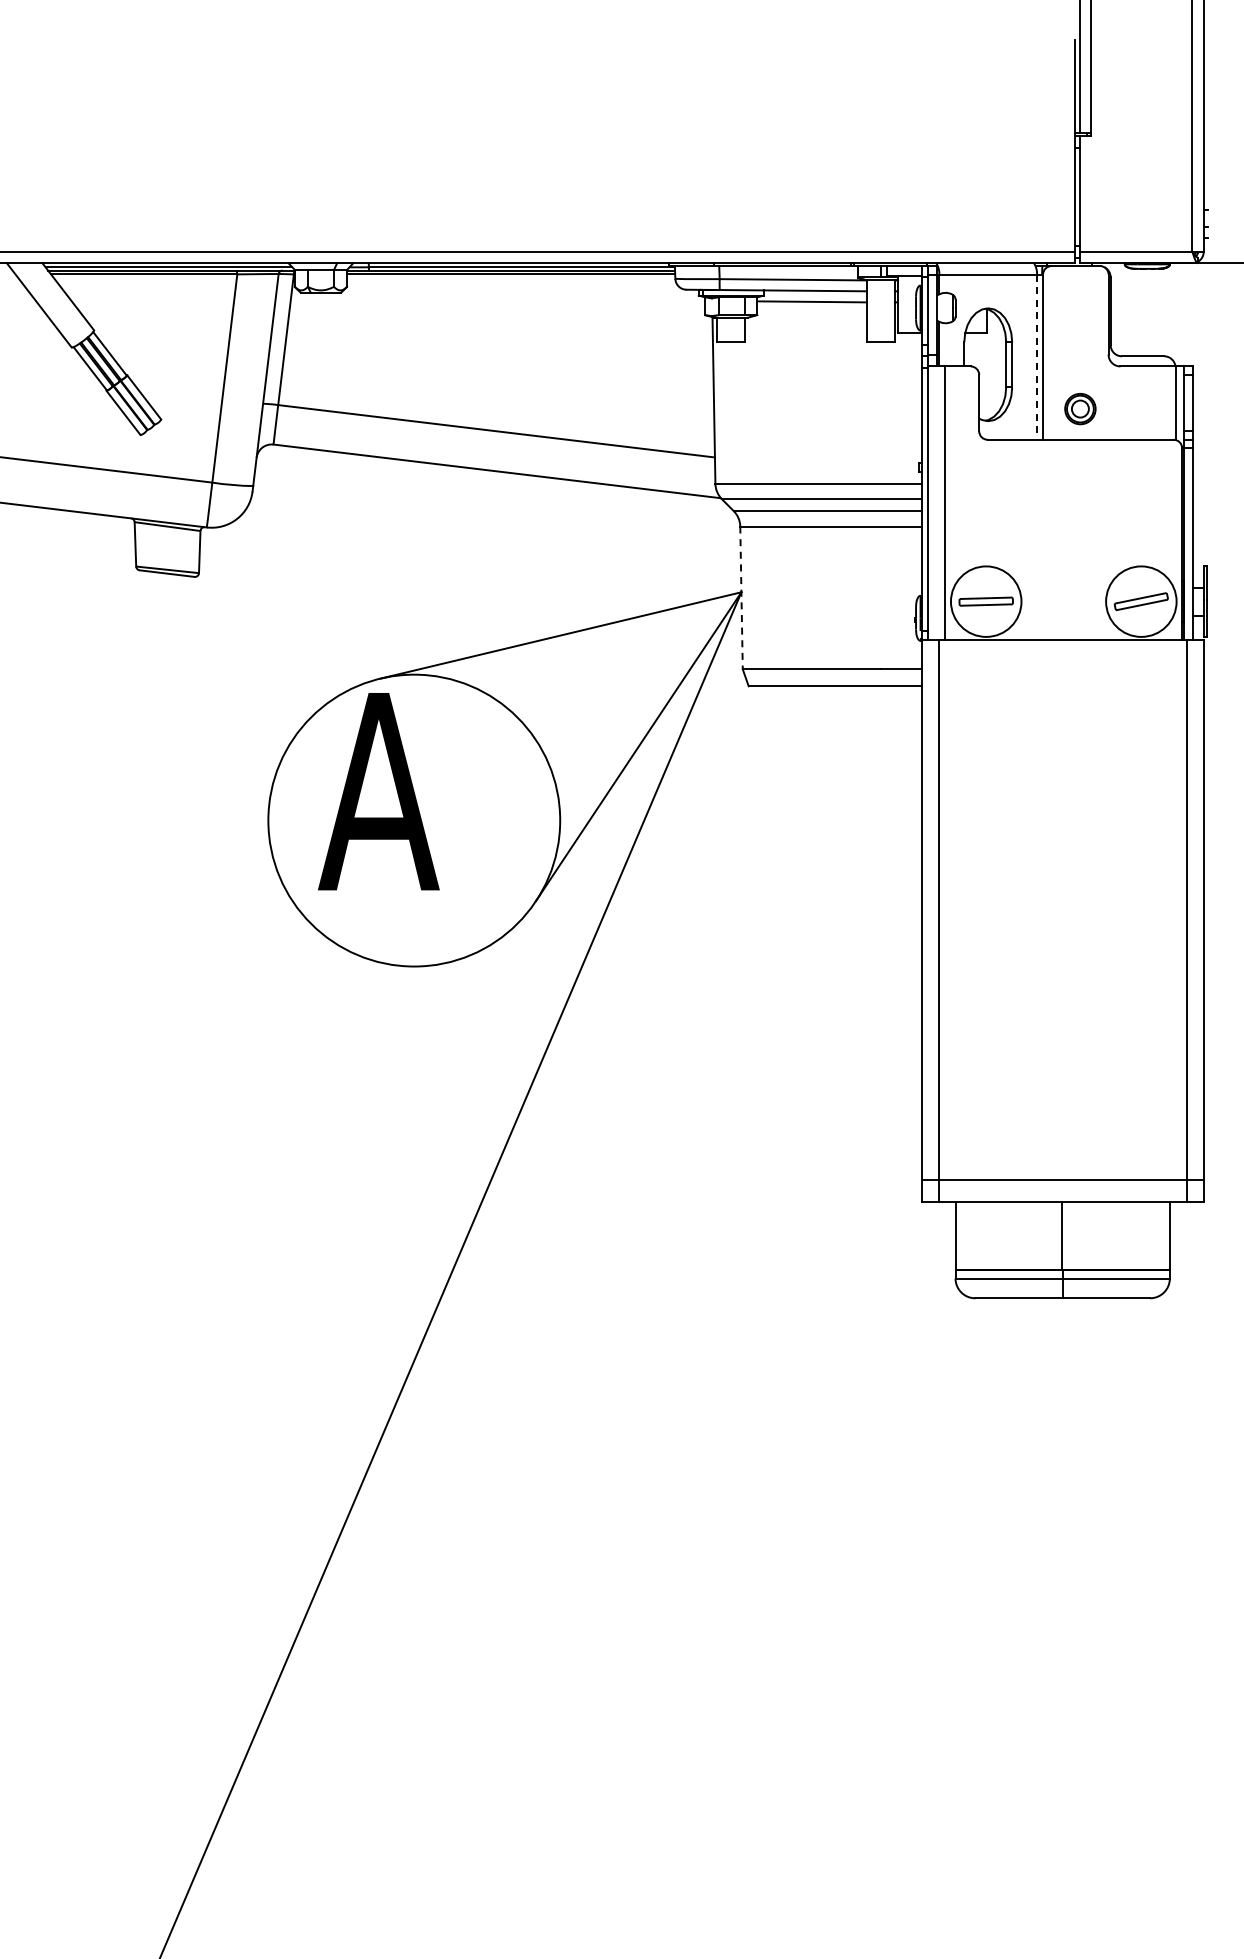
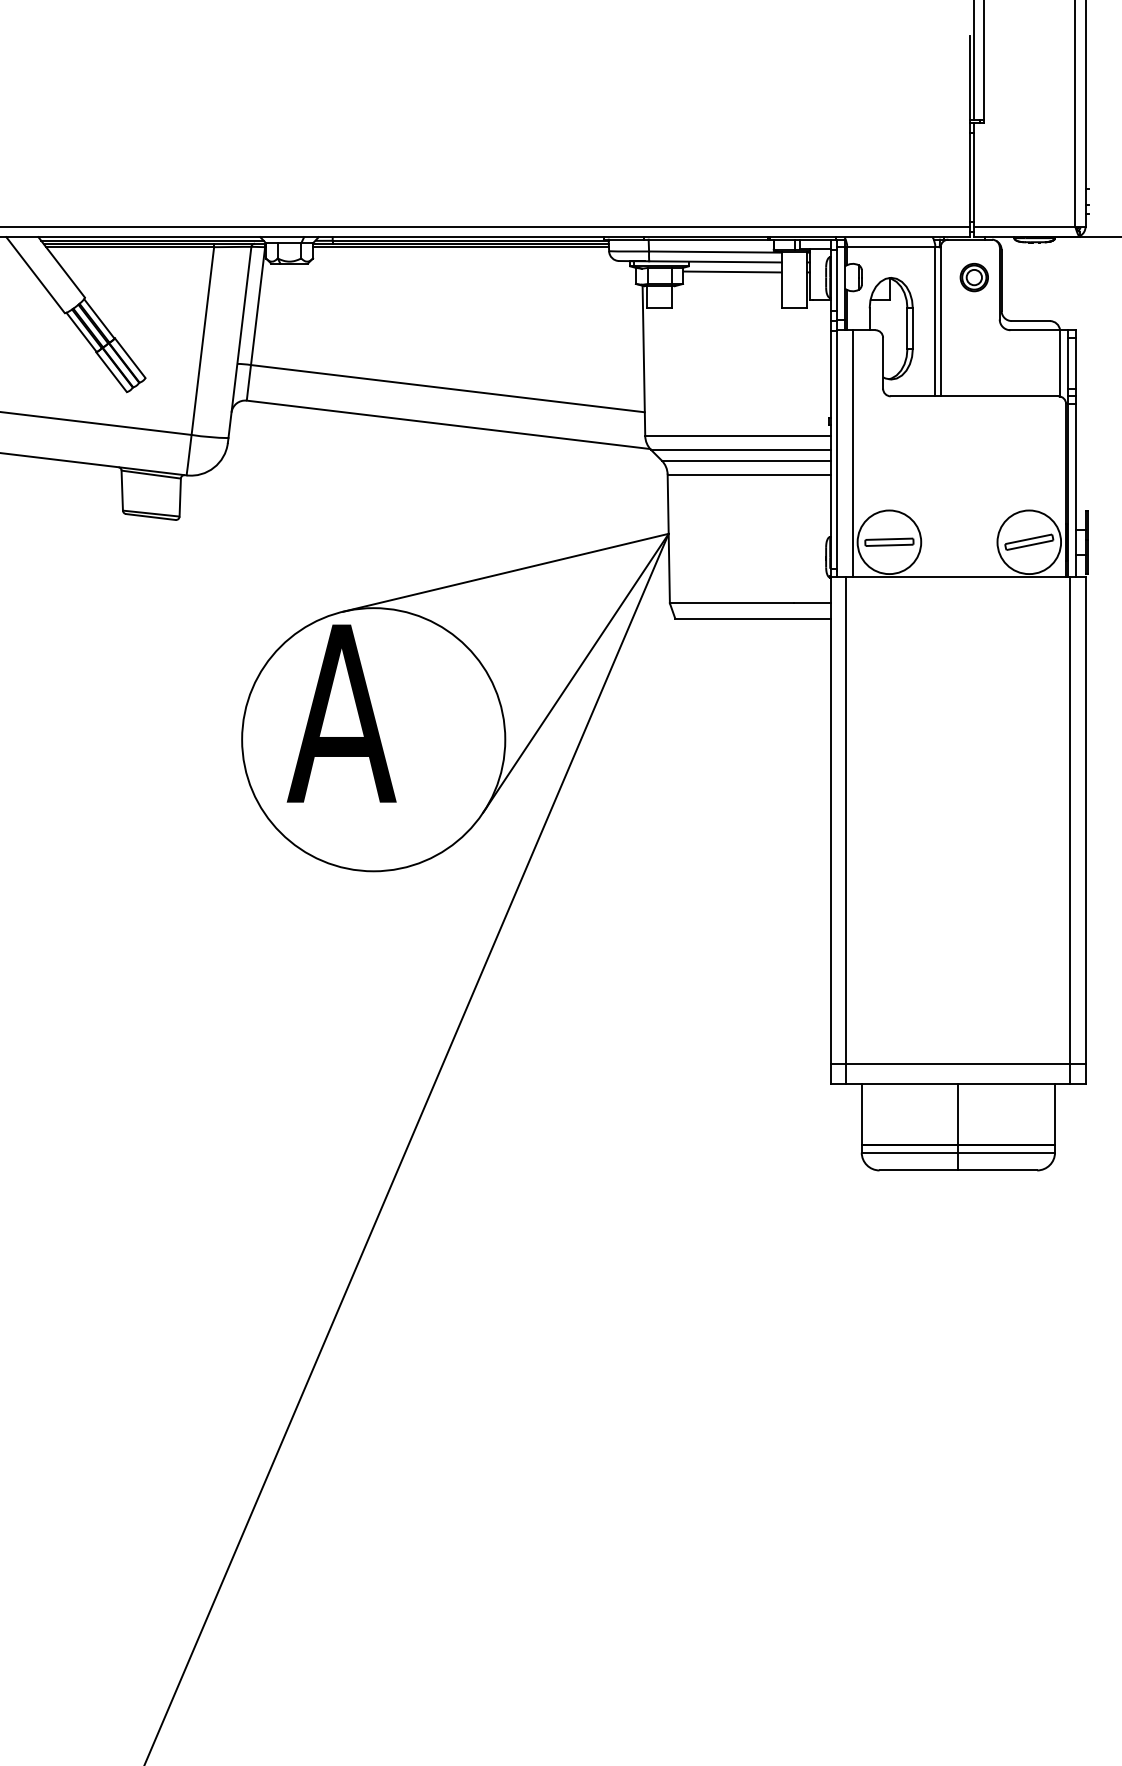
line: (1037, 357) -> (935, 322), dashed -> solid
part: (1080, 409) -> (974, 277), moved
line: (741, 598) -> (668, 539), dashed -> solid

